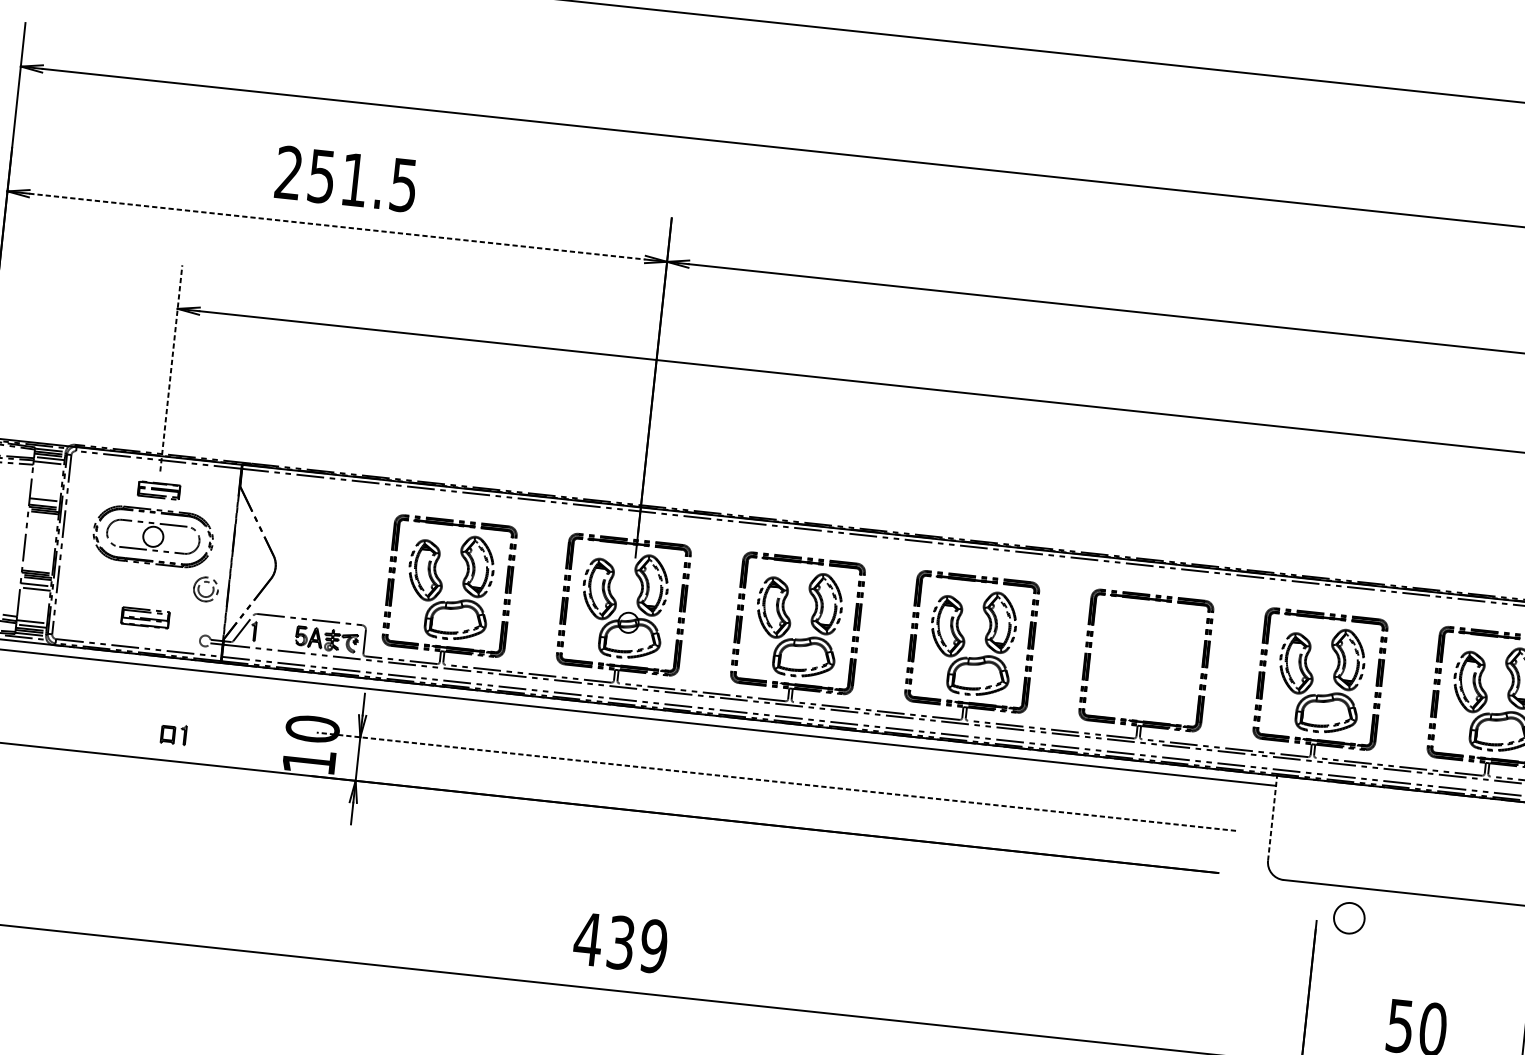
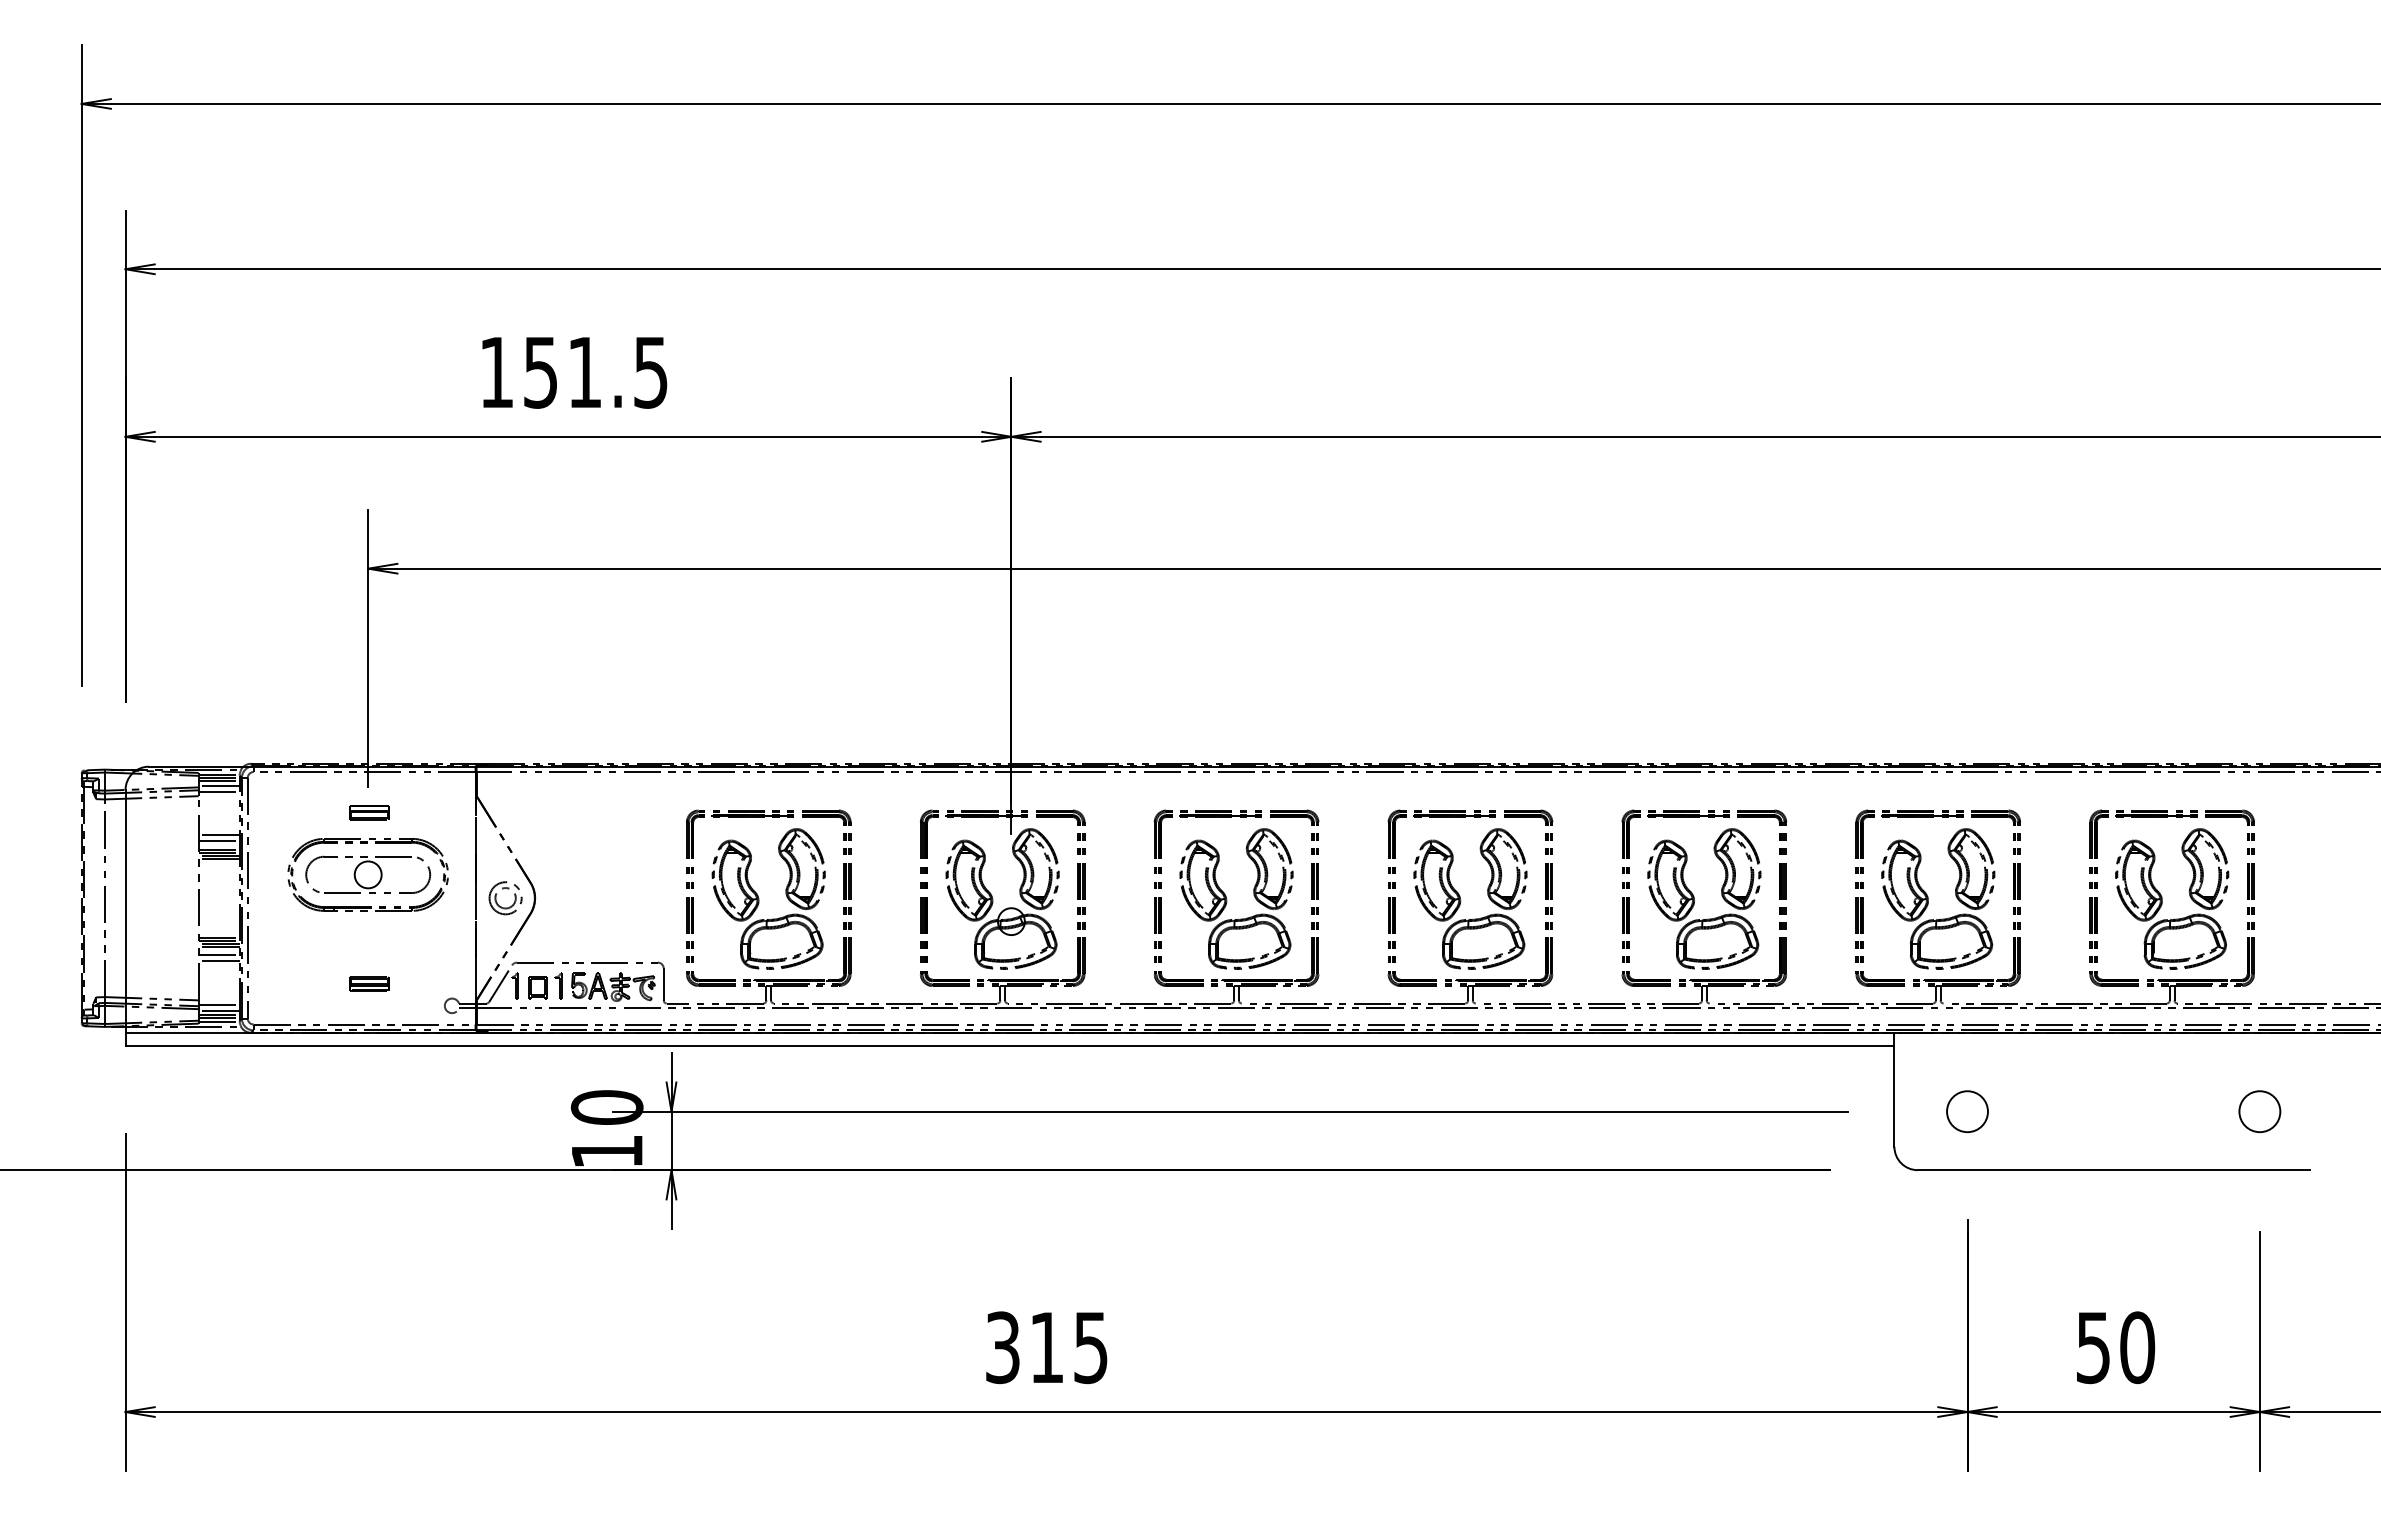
text: (288, 172) -> (496, 371), 251.5 -> 151.5
line: (337, 226) -> (568, 436), dashed -> solid
line: (171, 368) -> (368, 648), dashed -> solid
part: (159, 490) -> (369, 812), size x0.71
line: (45, 495) -> (218, 835), added
part: (200, 585) -> (497, 894), moved
part: (145, 617) -> (369, 983), size x0.62
part: (1138, 659) -> (1694, 898), added
part: (173, 733) -> (545, 985), moved
line: (775, 781) -> (1229, 1111), dashed -> solid
line: (1272, 818) -> (1894, 1089), dashed -> solid
circle: (1349, 918) -> (1967, 1111), moved
text: (620, 942) -> (1046, 1347), 439 -> 315

